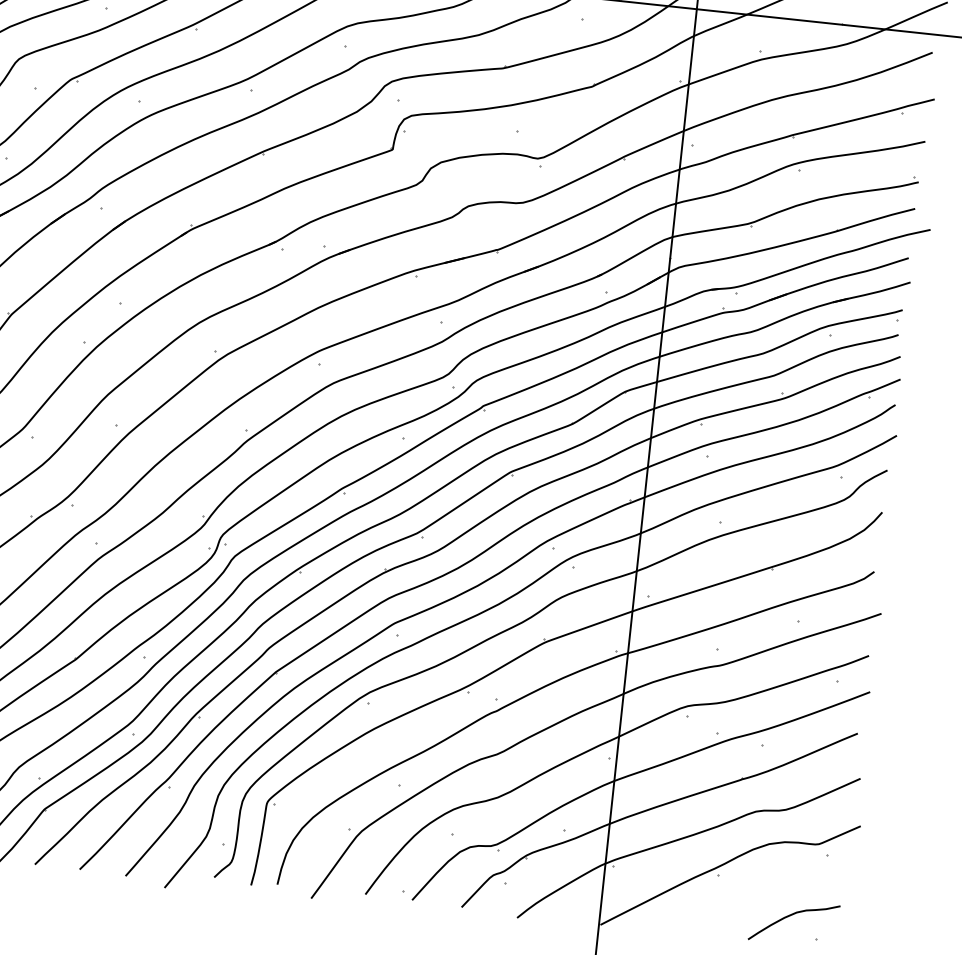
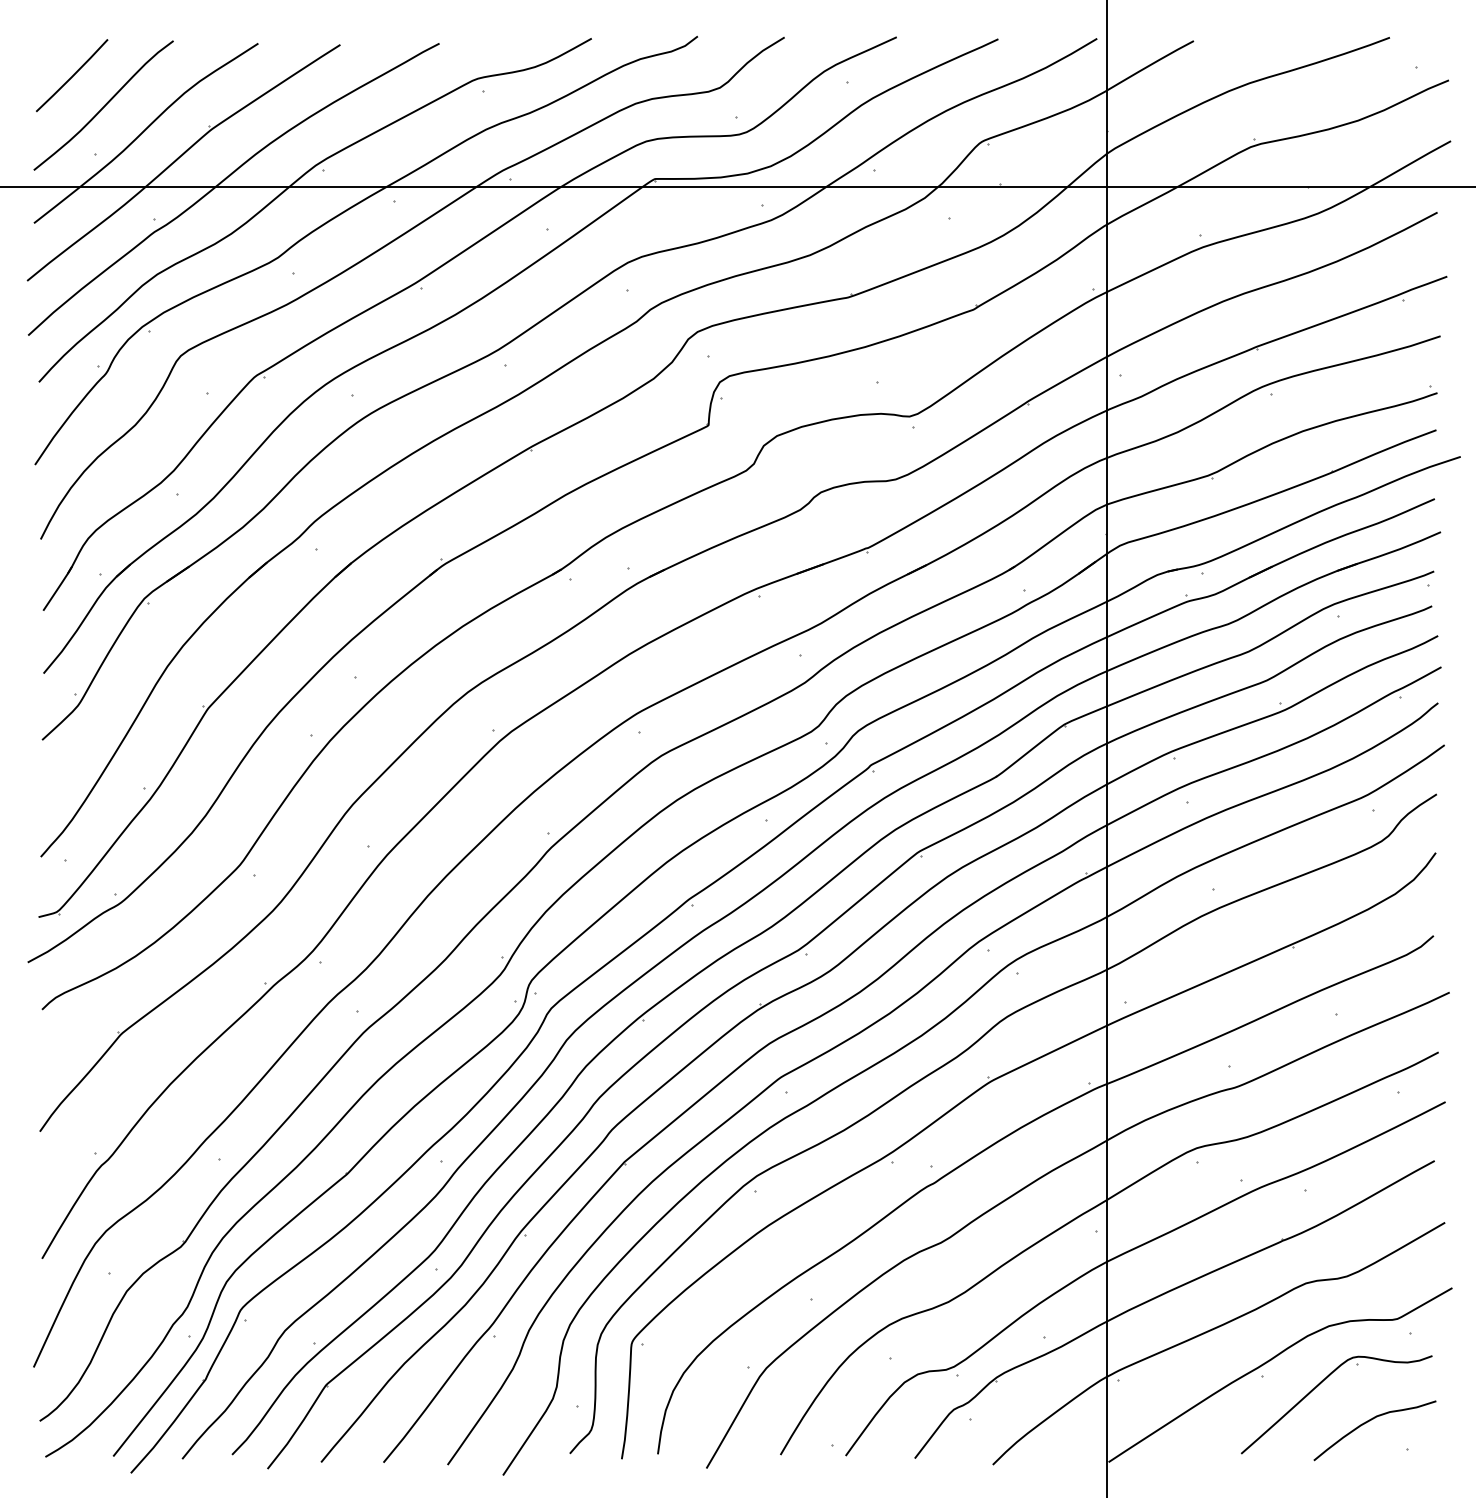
part: (757, 886) -> (1318, 1386), added

